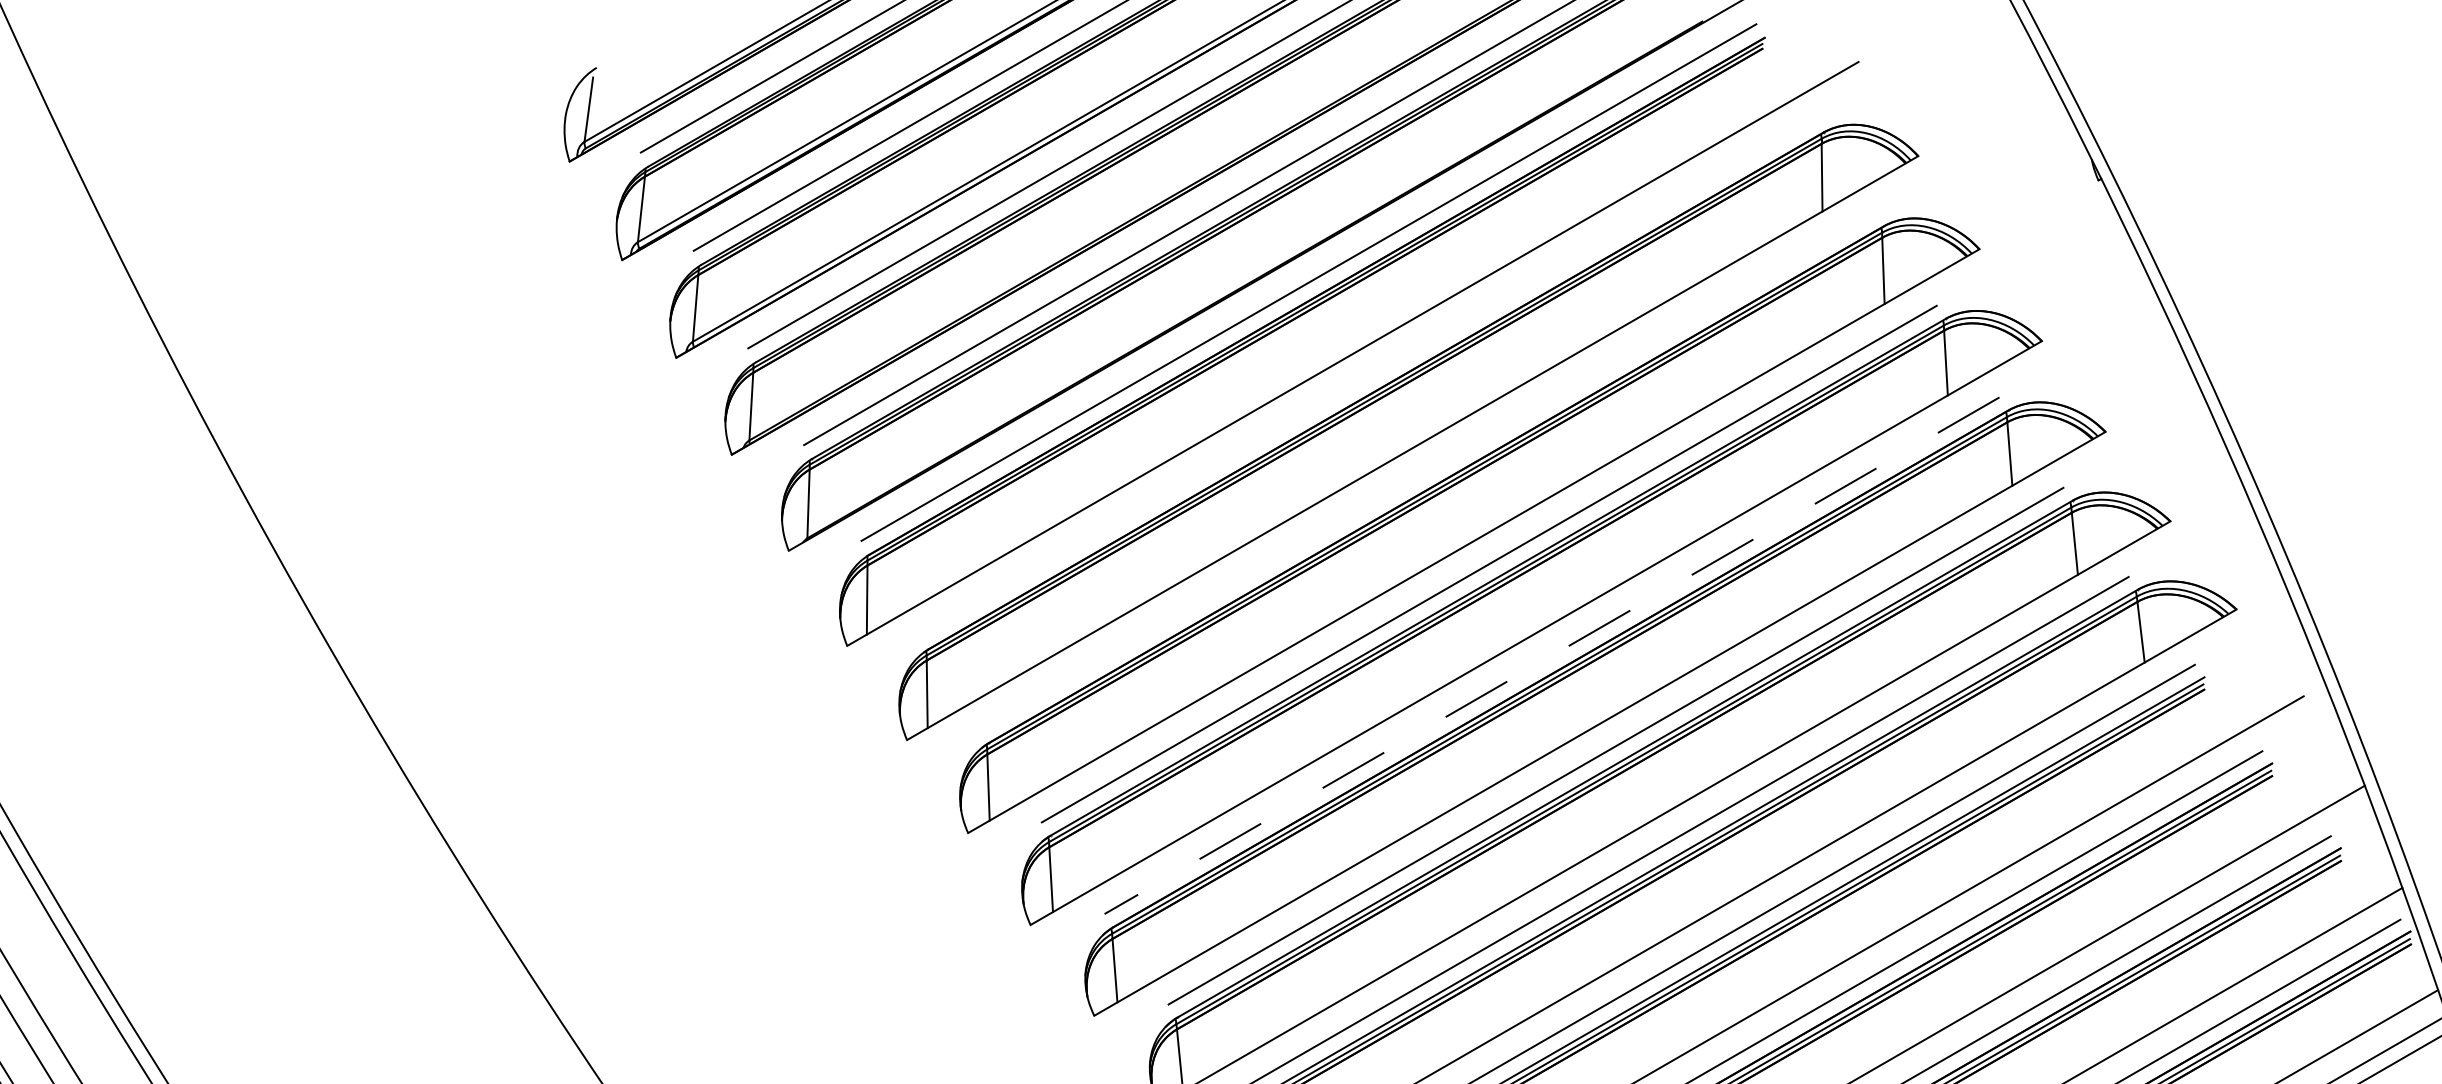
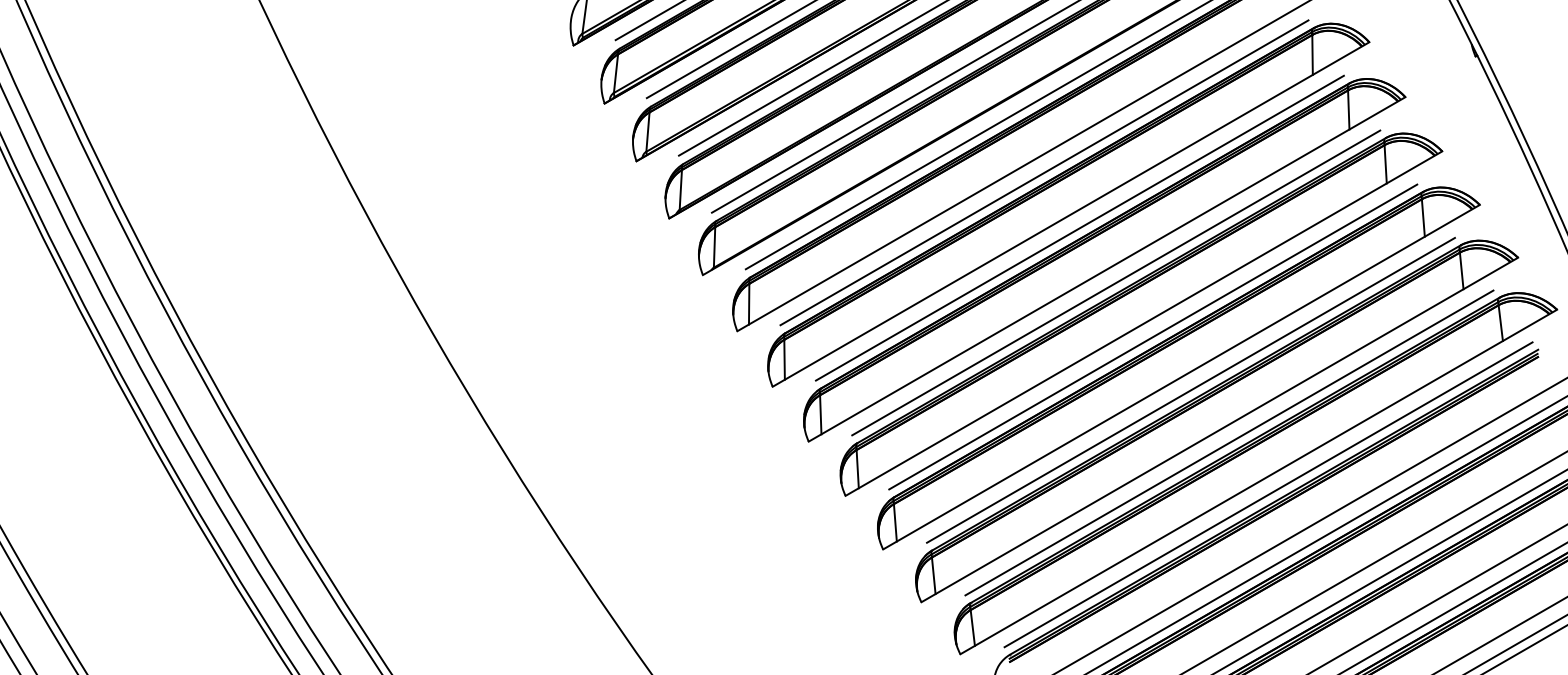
line: (1367, 376) -> (1044, 172), added
line: (1427, 470) -> (1079, 227), added
line: (1552, 656) -> (1153, 337), dashed -> solid

